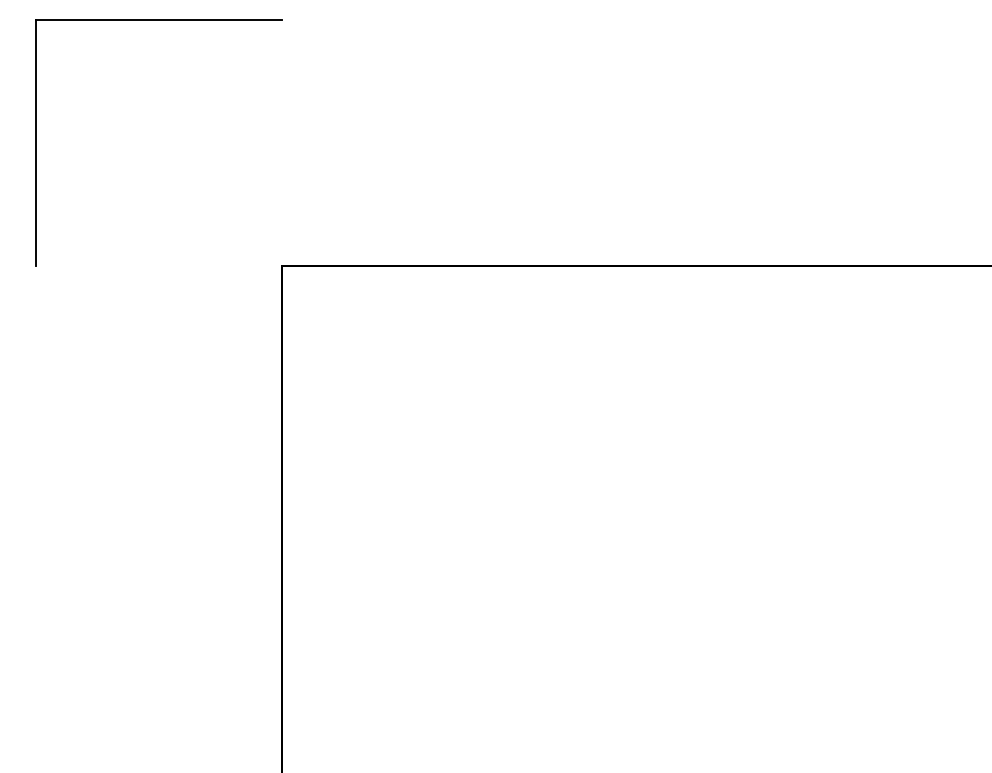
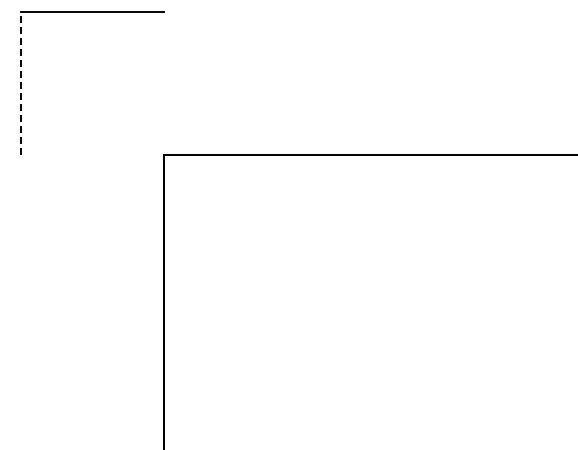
line: (36, 143) -> (21, 83), solid -> dashed

